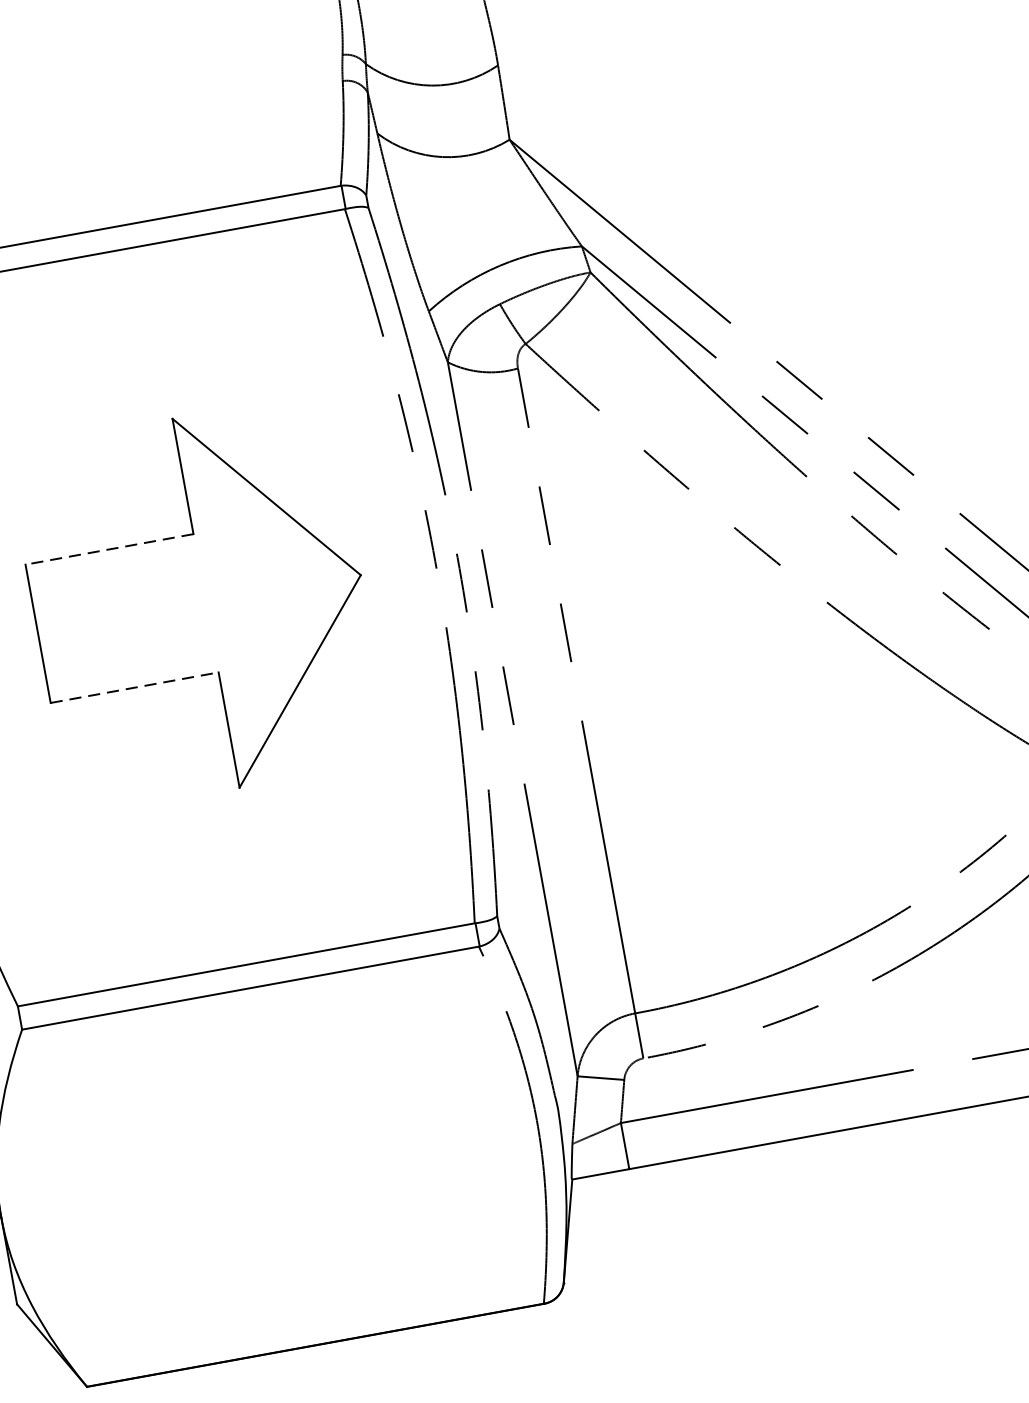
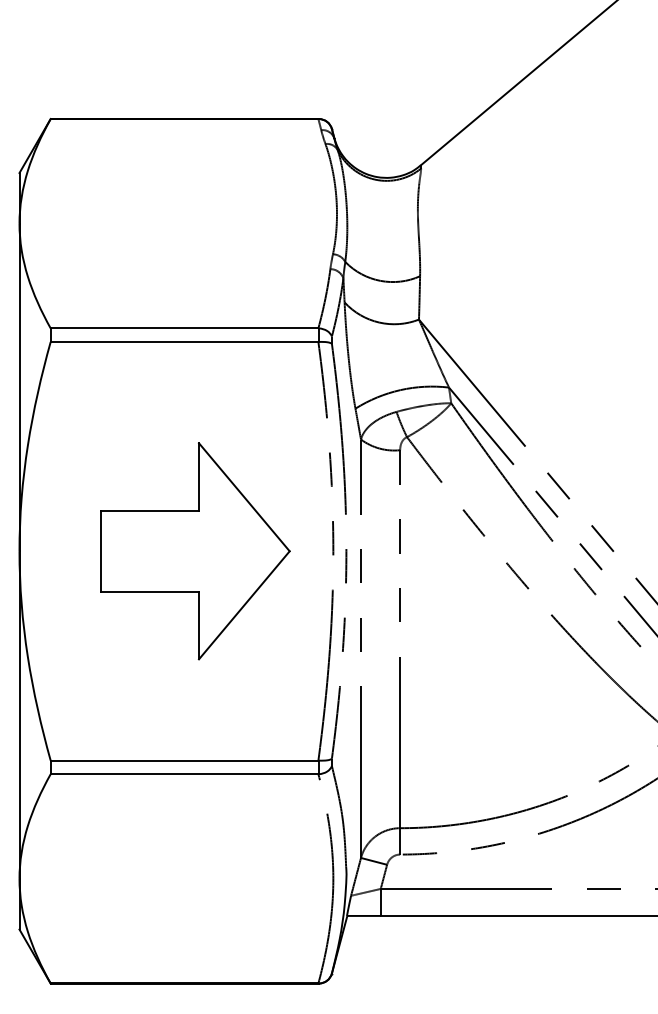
line: (108, 549) -> (149, 510), dashed -> solid
line: (135, 686) -> (150, 591), dashed -> solid

